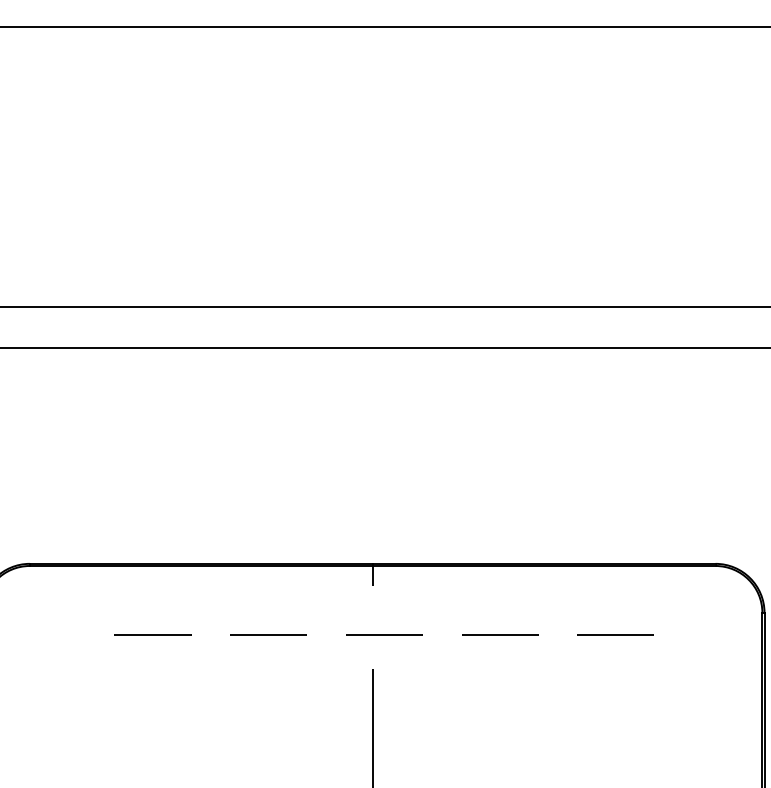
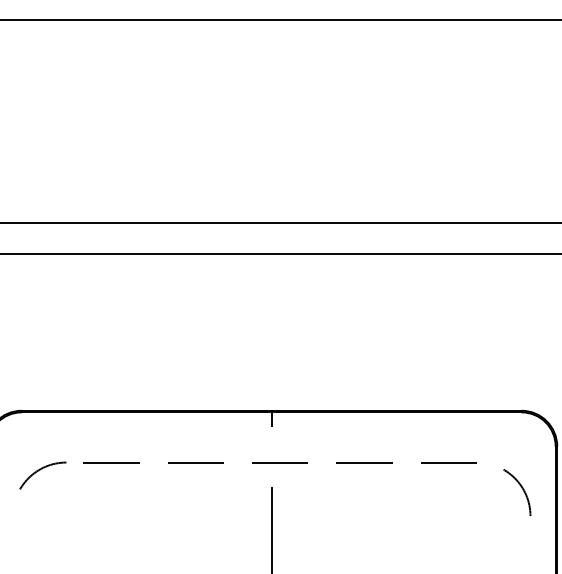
arc: (55, 645) -> (40, 470), added
arc: (716, 671) -> (522, 489), added

